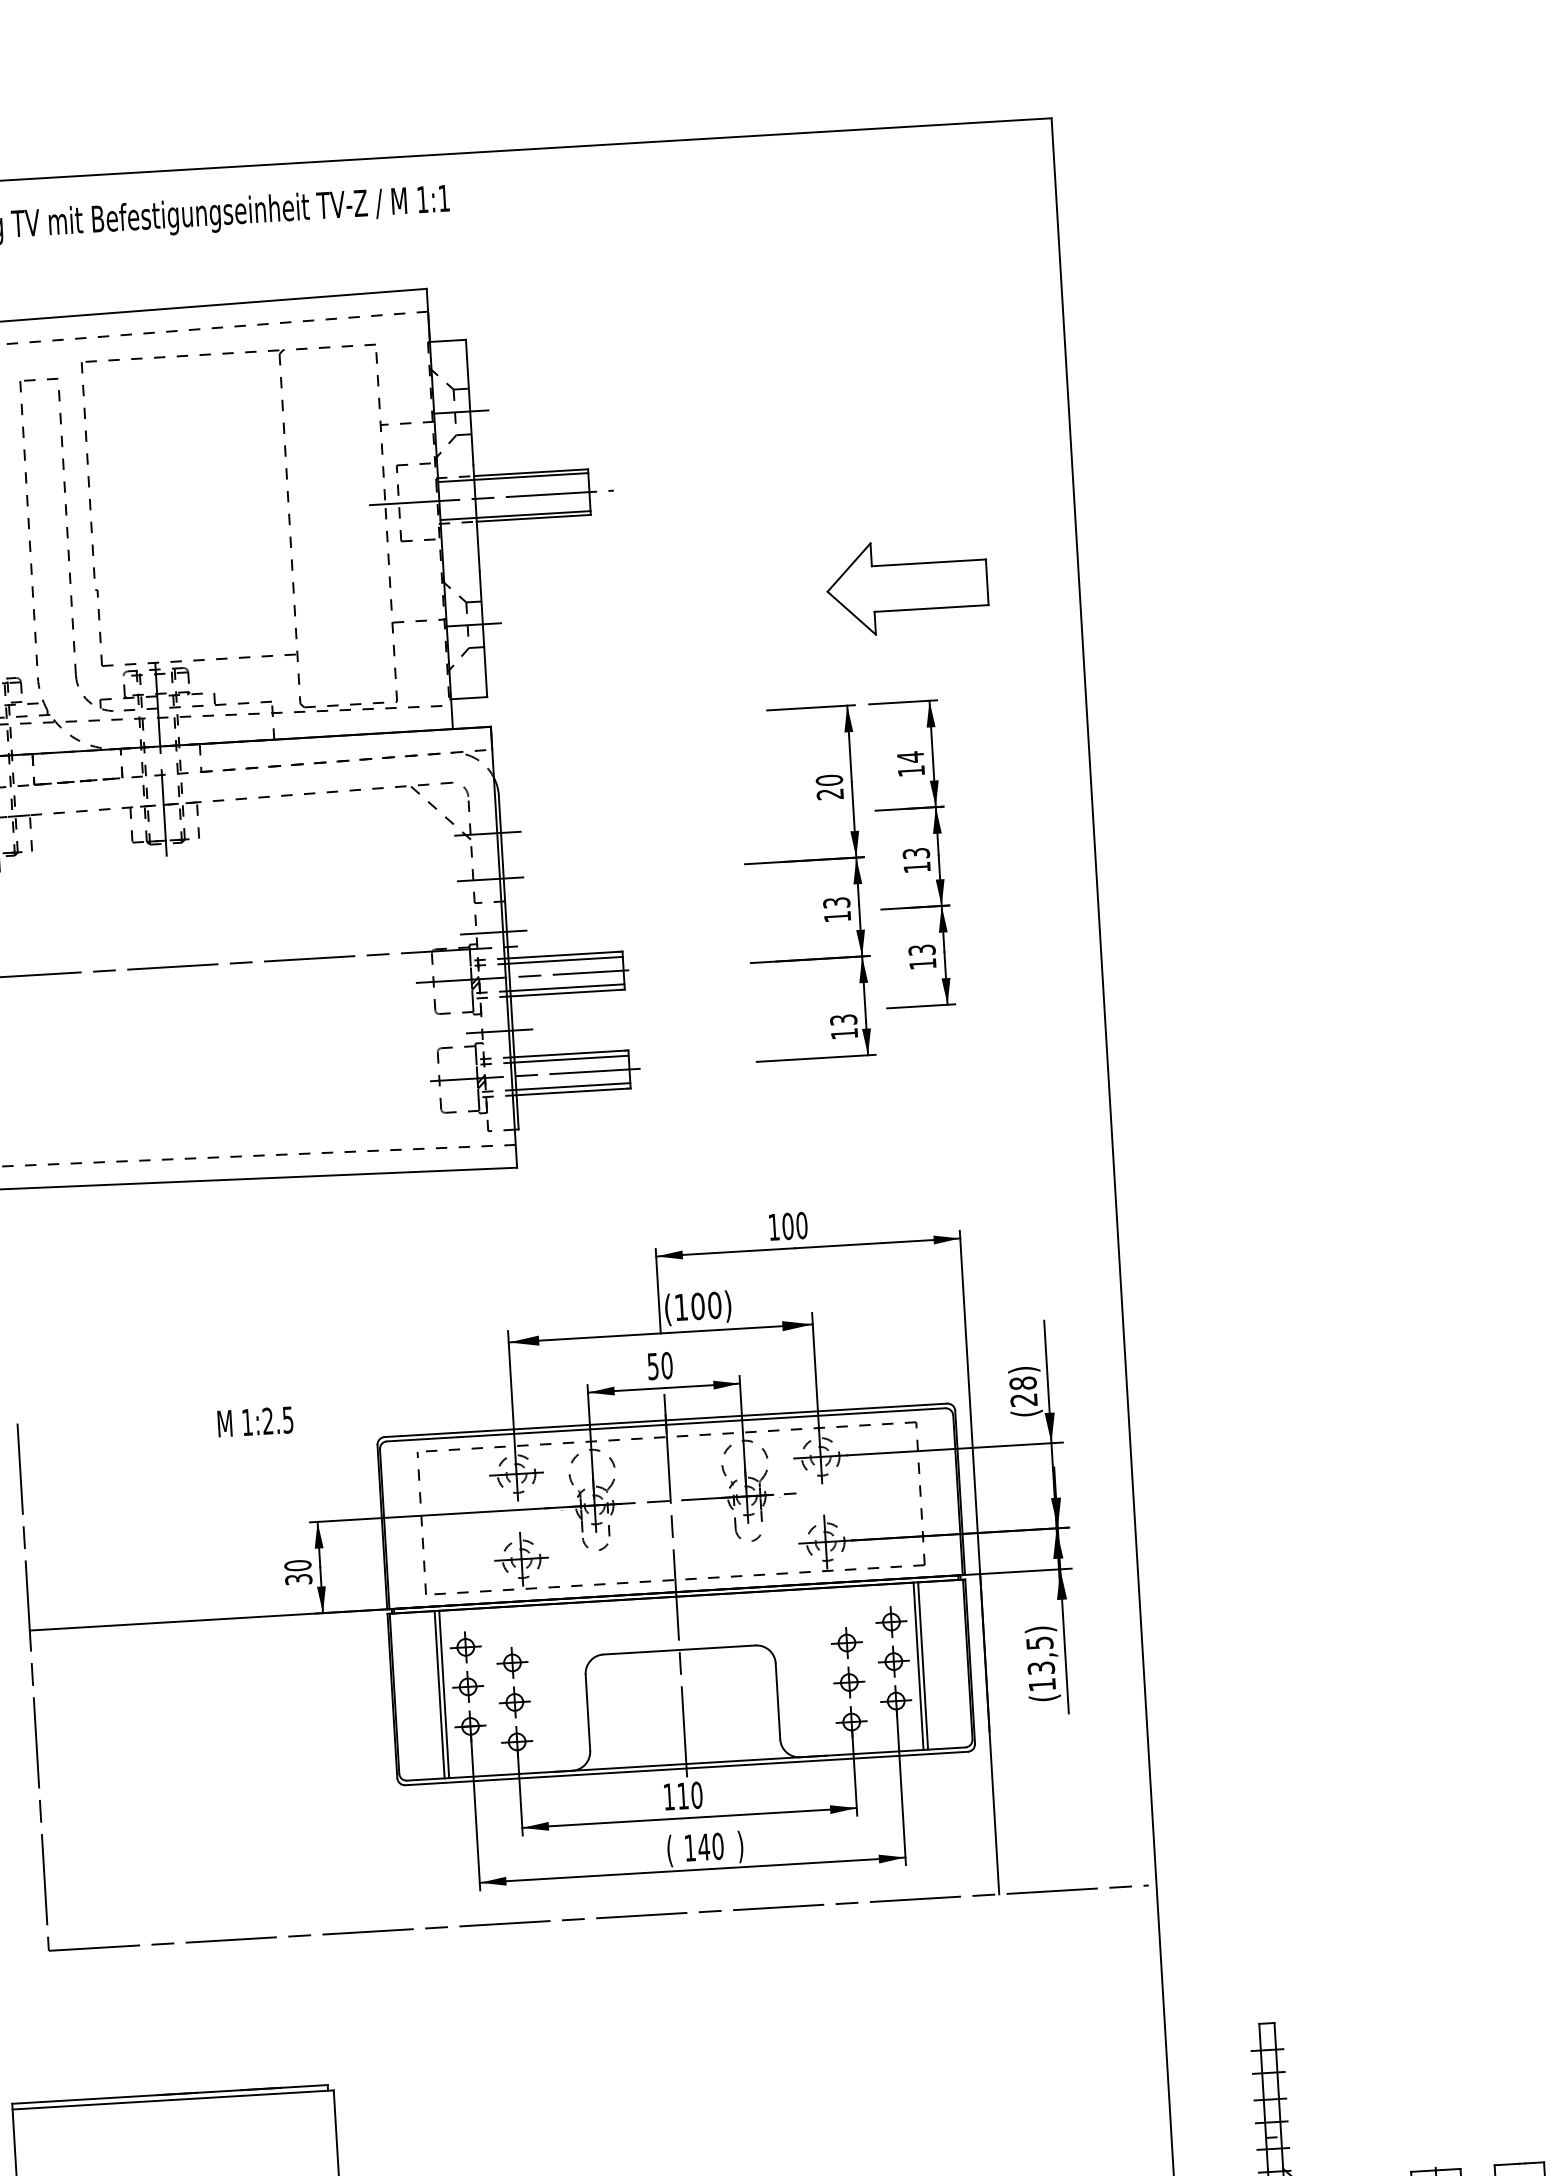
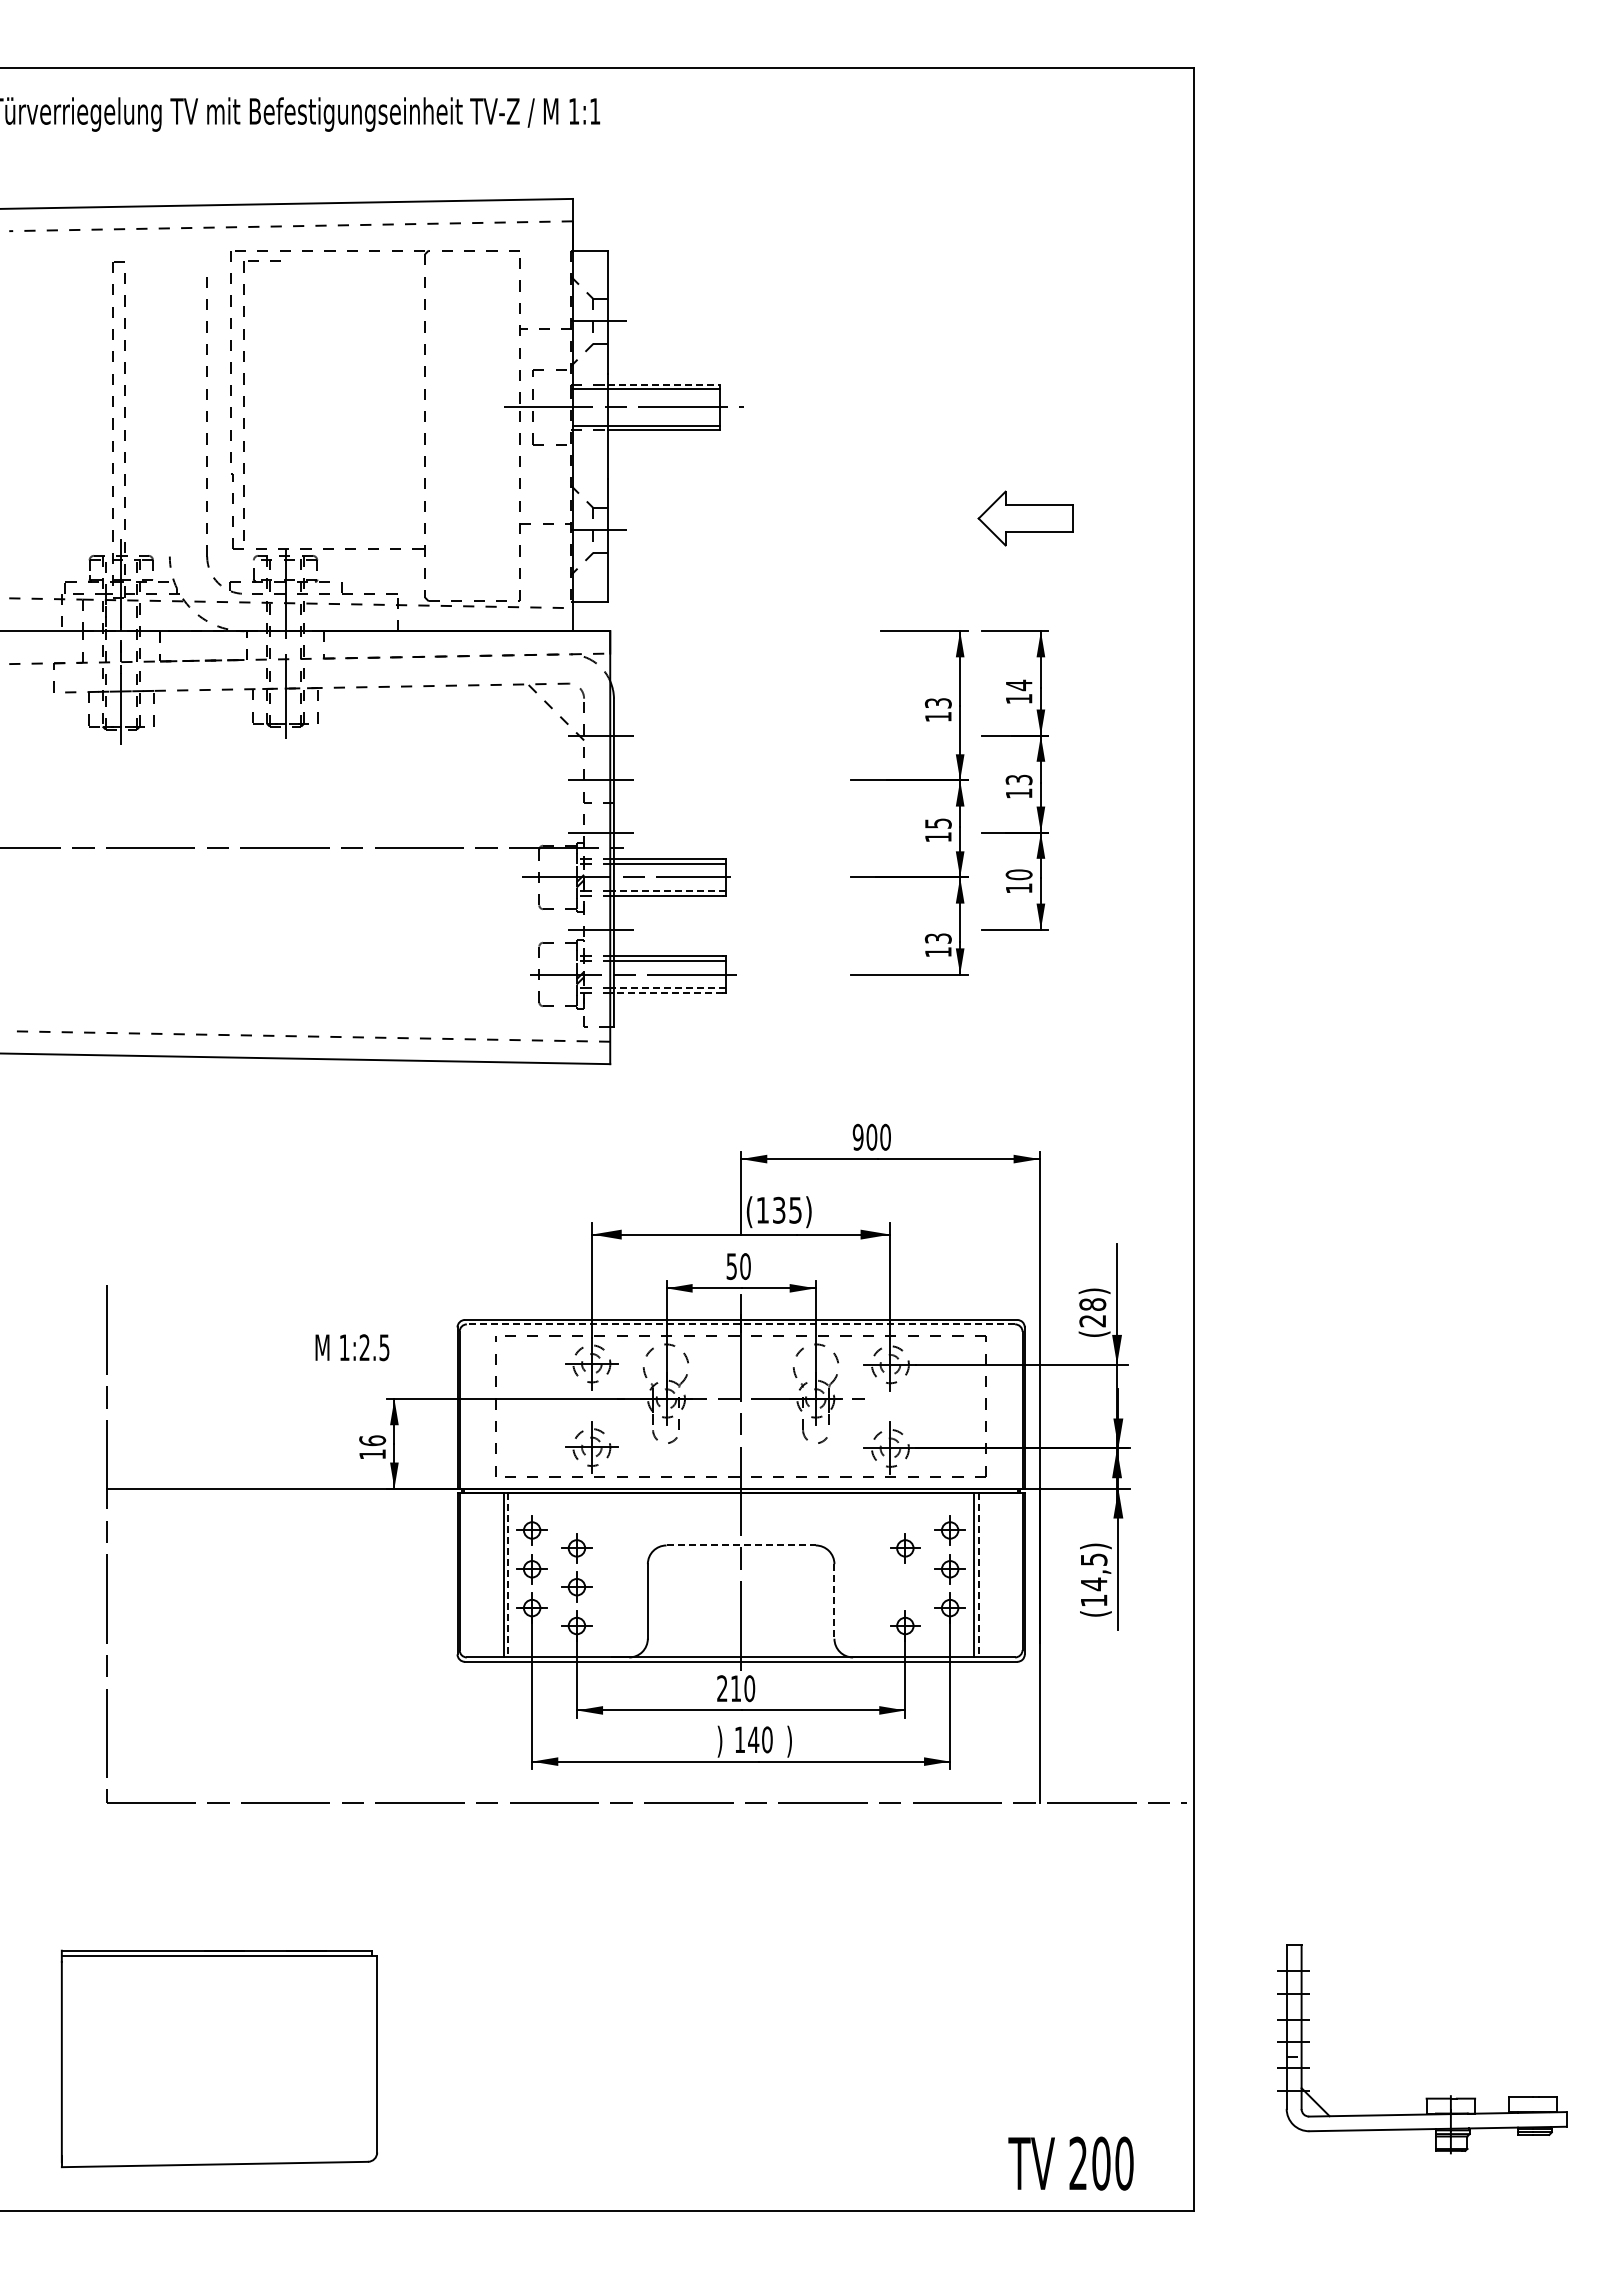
line: (531, 472) -> (664, 384), solid -> dashed
part: (29, 522) -> (244, 400), moved
part: (907, 586) -> (1025, 518), size x0.6
text: (829, 787) -> (937, 710), 20 -> 13
text: (835, 902) -> (937, 823), 13 -> 15
text: (921, 949) -> (1018, 874), 13 -> 10
line: (566, 987) -> (669, 890), solid -> dashed
line: (572, 1086) -> (669, 987), solid -> dashed
line: (571, 1092) -> (667, 993), solid -> dashed
text: (773, 1226) -> (857, 1136), 100 -> 900
text: (706, 1305) -> (787, 1209), (100) -> (135)
text: (255, 1421) -> (352, 1347), moved
line: (665, 1424) -> (740, 1324), solid -> dashed
text: (298, 1572) -> (372, 1447), 30 -> 16
line: (679, 1650) -> (741, 1545), solid -> dashed
line: (923, 1666) -> (978, 1575), solid -> dashed
text: (1040, 1668) -> (1093, 1584), (13,5) -> (14,5)
part: (849, 1681) -> (905, 1586), removed
line: (444, 1694) -> (508, 1575), solid -> dashed
line: (778, 1701) -> (834, 1601), solid -> dashed
text: (669, 1796) -> (722, 1688), 110 -> 210
text: (669, 1850) -> (719, 1741), ( -> )

